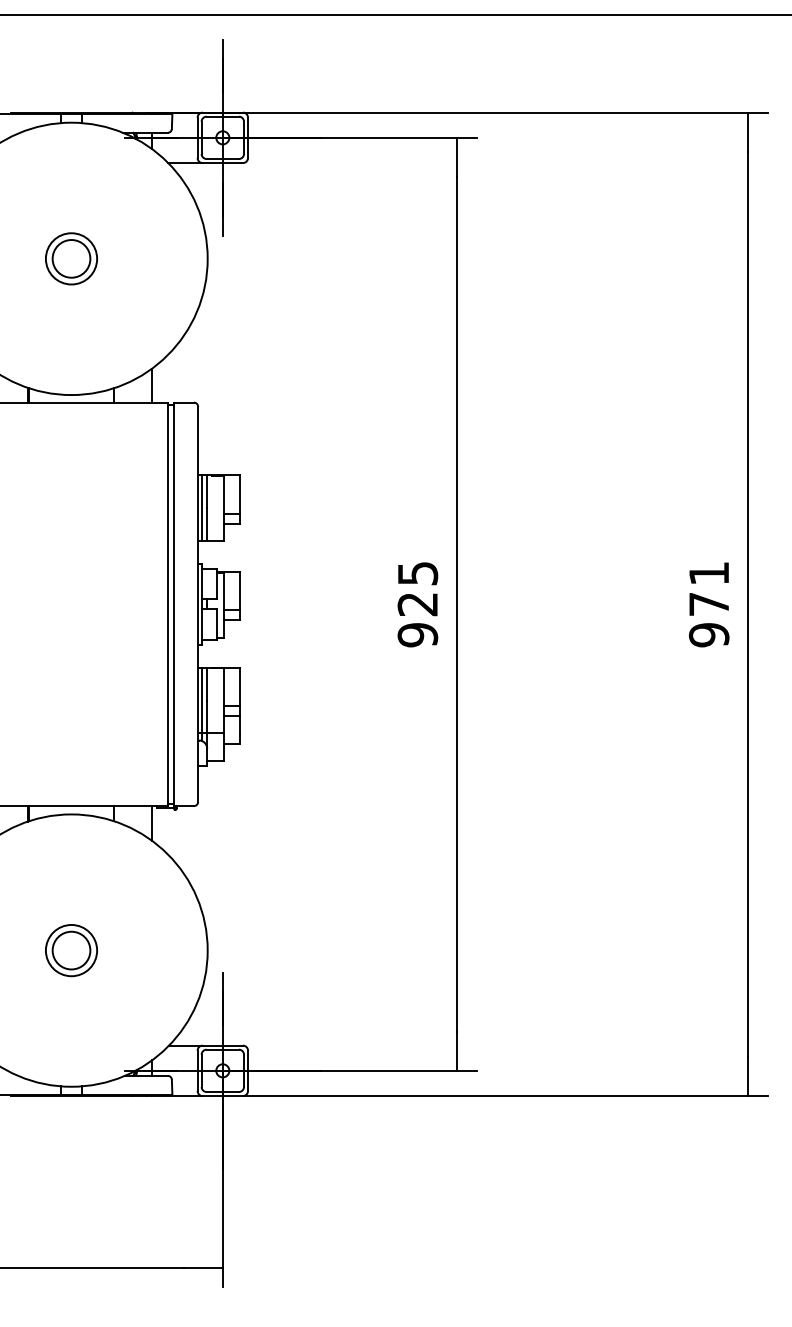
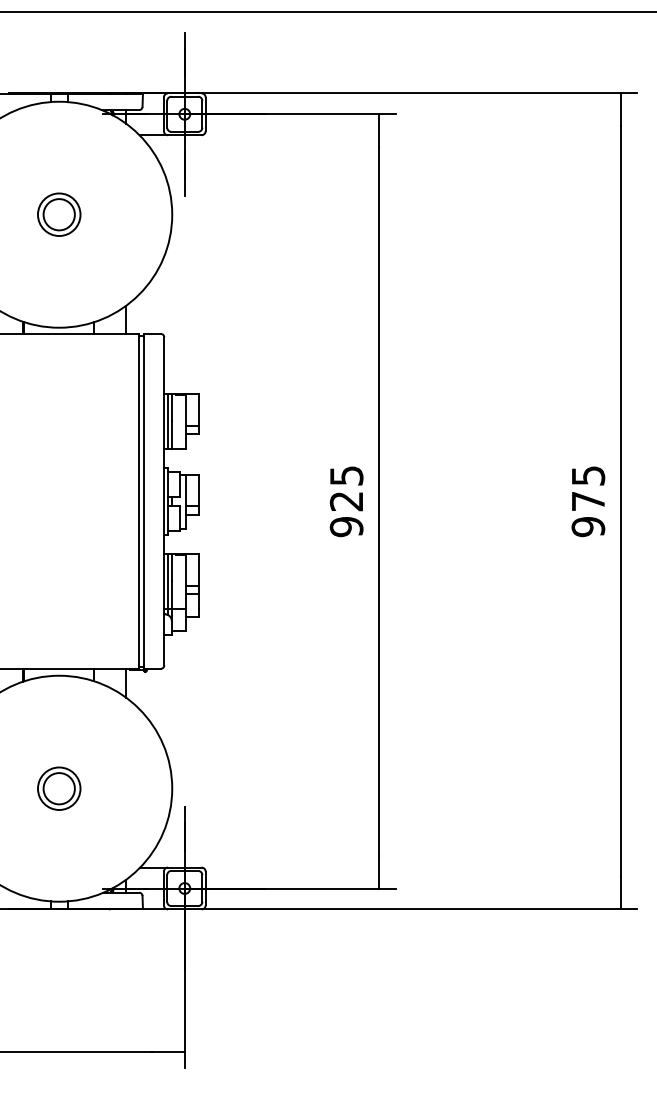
text: (709, 573) -> (588, 475), 971 -> 975

